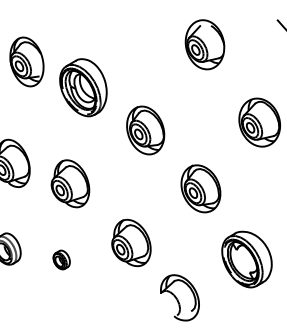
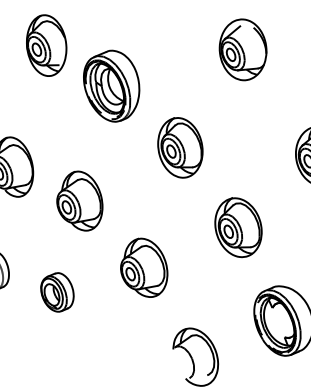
part: (204, 44) -> (242, 49), moved
part: (131, 242) -> (144, 267), moved
part: (61, 259) -> (57, 291), size x1.67

